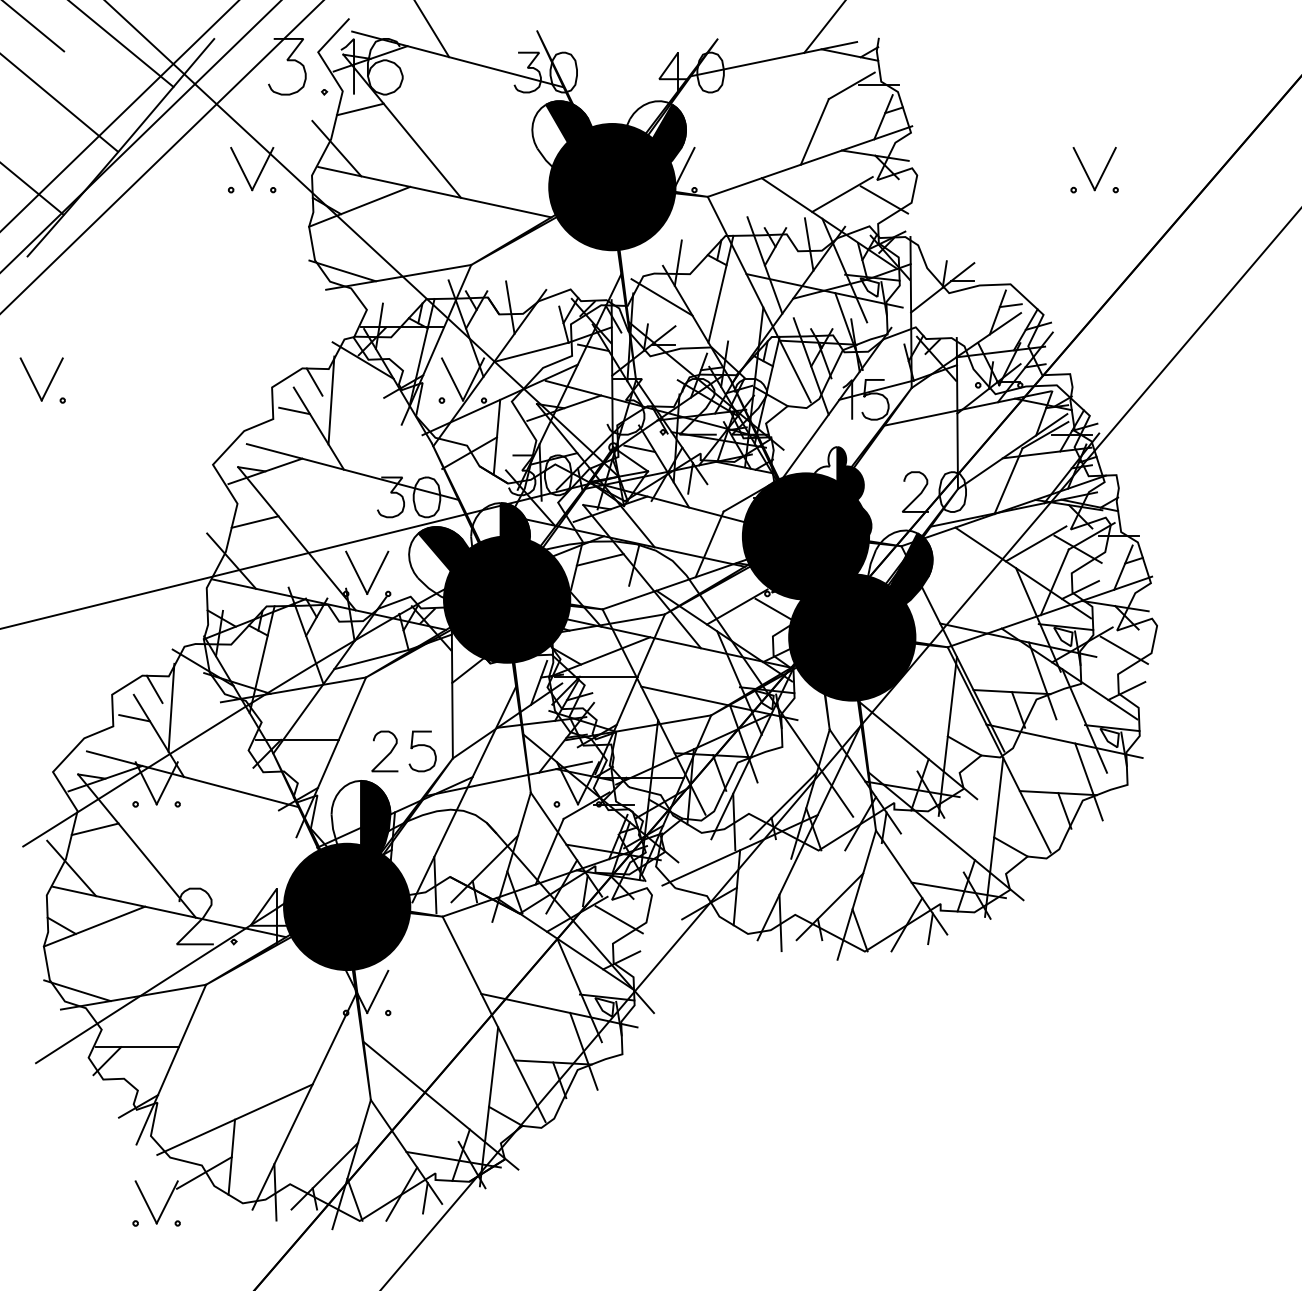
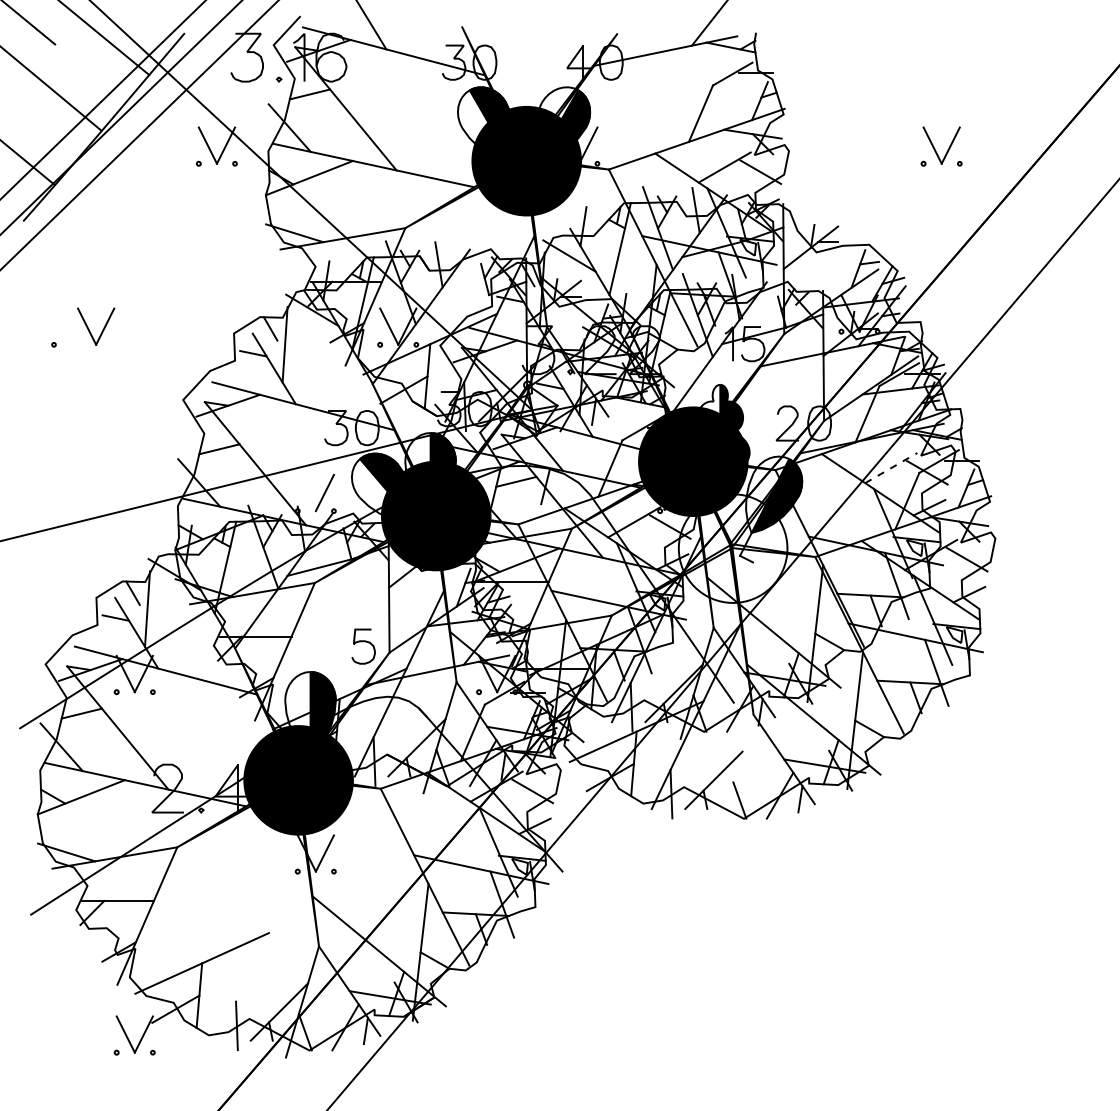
line: (531, 351) -> (457, 302), removed
part: (34, 383) -> (89, 330), moved
line: (1036, 543) -> (891, 467), solid -> dashed
line: (356, 572) -> (306, 492), removed
fill: (852, 637) -> (733, 548), removed
curve: (387, 754) -> (333, 649), removed
line: (856, 894) -> (736, 769), removed
line: (304, 1101) -> (261, 947), removed

